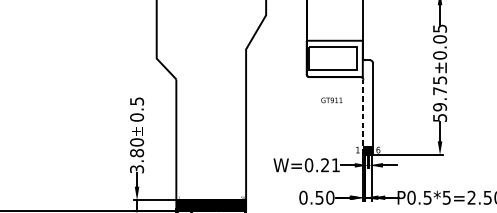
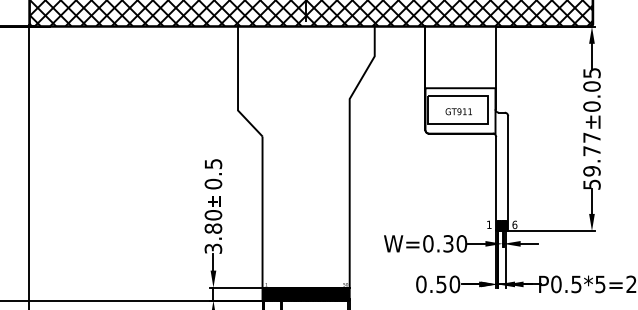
text: (439, 80) -> (591, 137), 59.75±0.05 -> 59.77±0.05
text: (331, 100) -> (458, 111), moved
line: (363, 117) -> (496, 183), dashed -> solid
text: (330, 165) -> (455, 243), W=0.21 -> W=0.30

